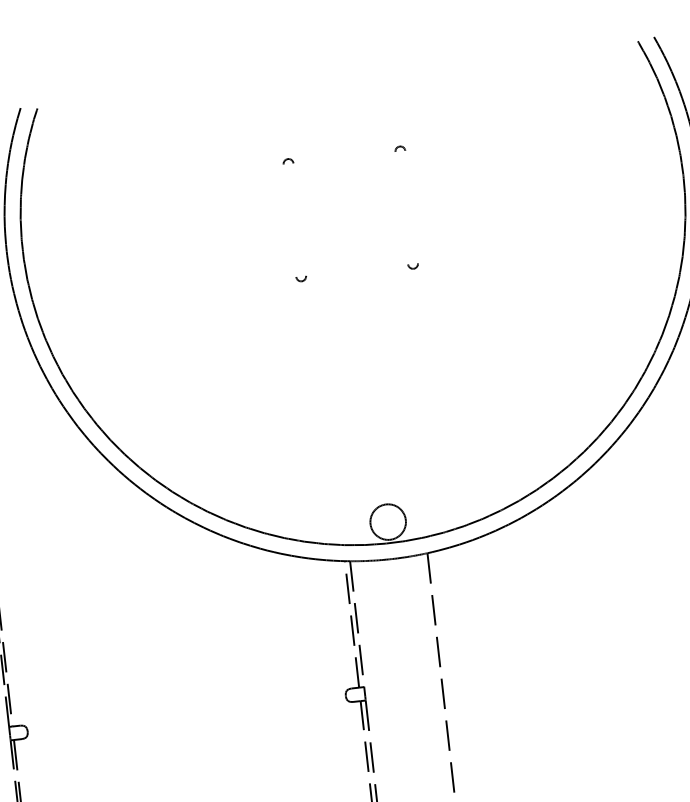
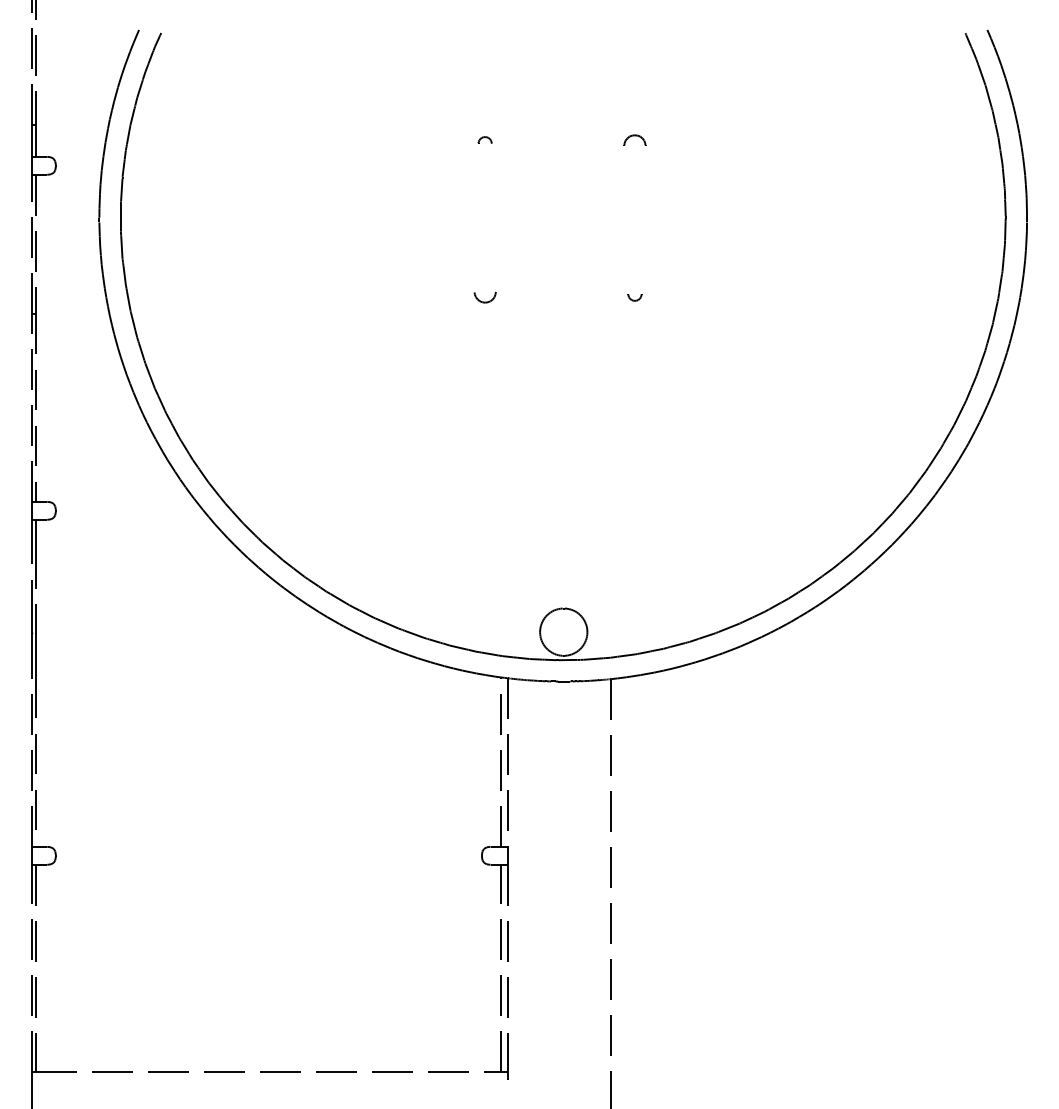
part: (399, 148) -> (634, 139), size x1.6
part: (300, 278) -> (484, 297), size x1.6

